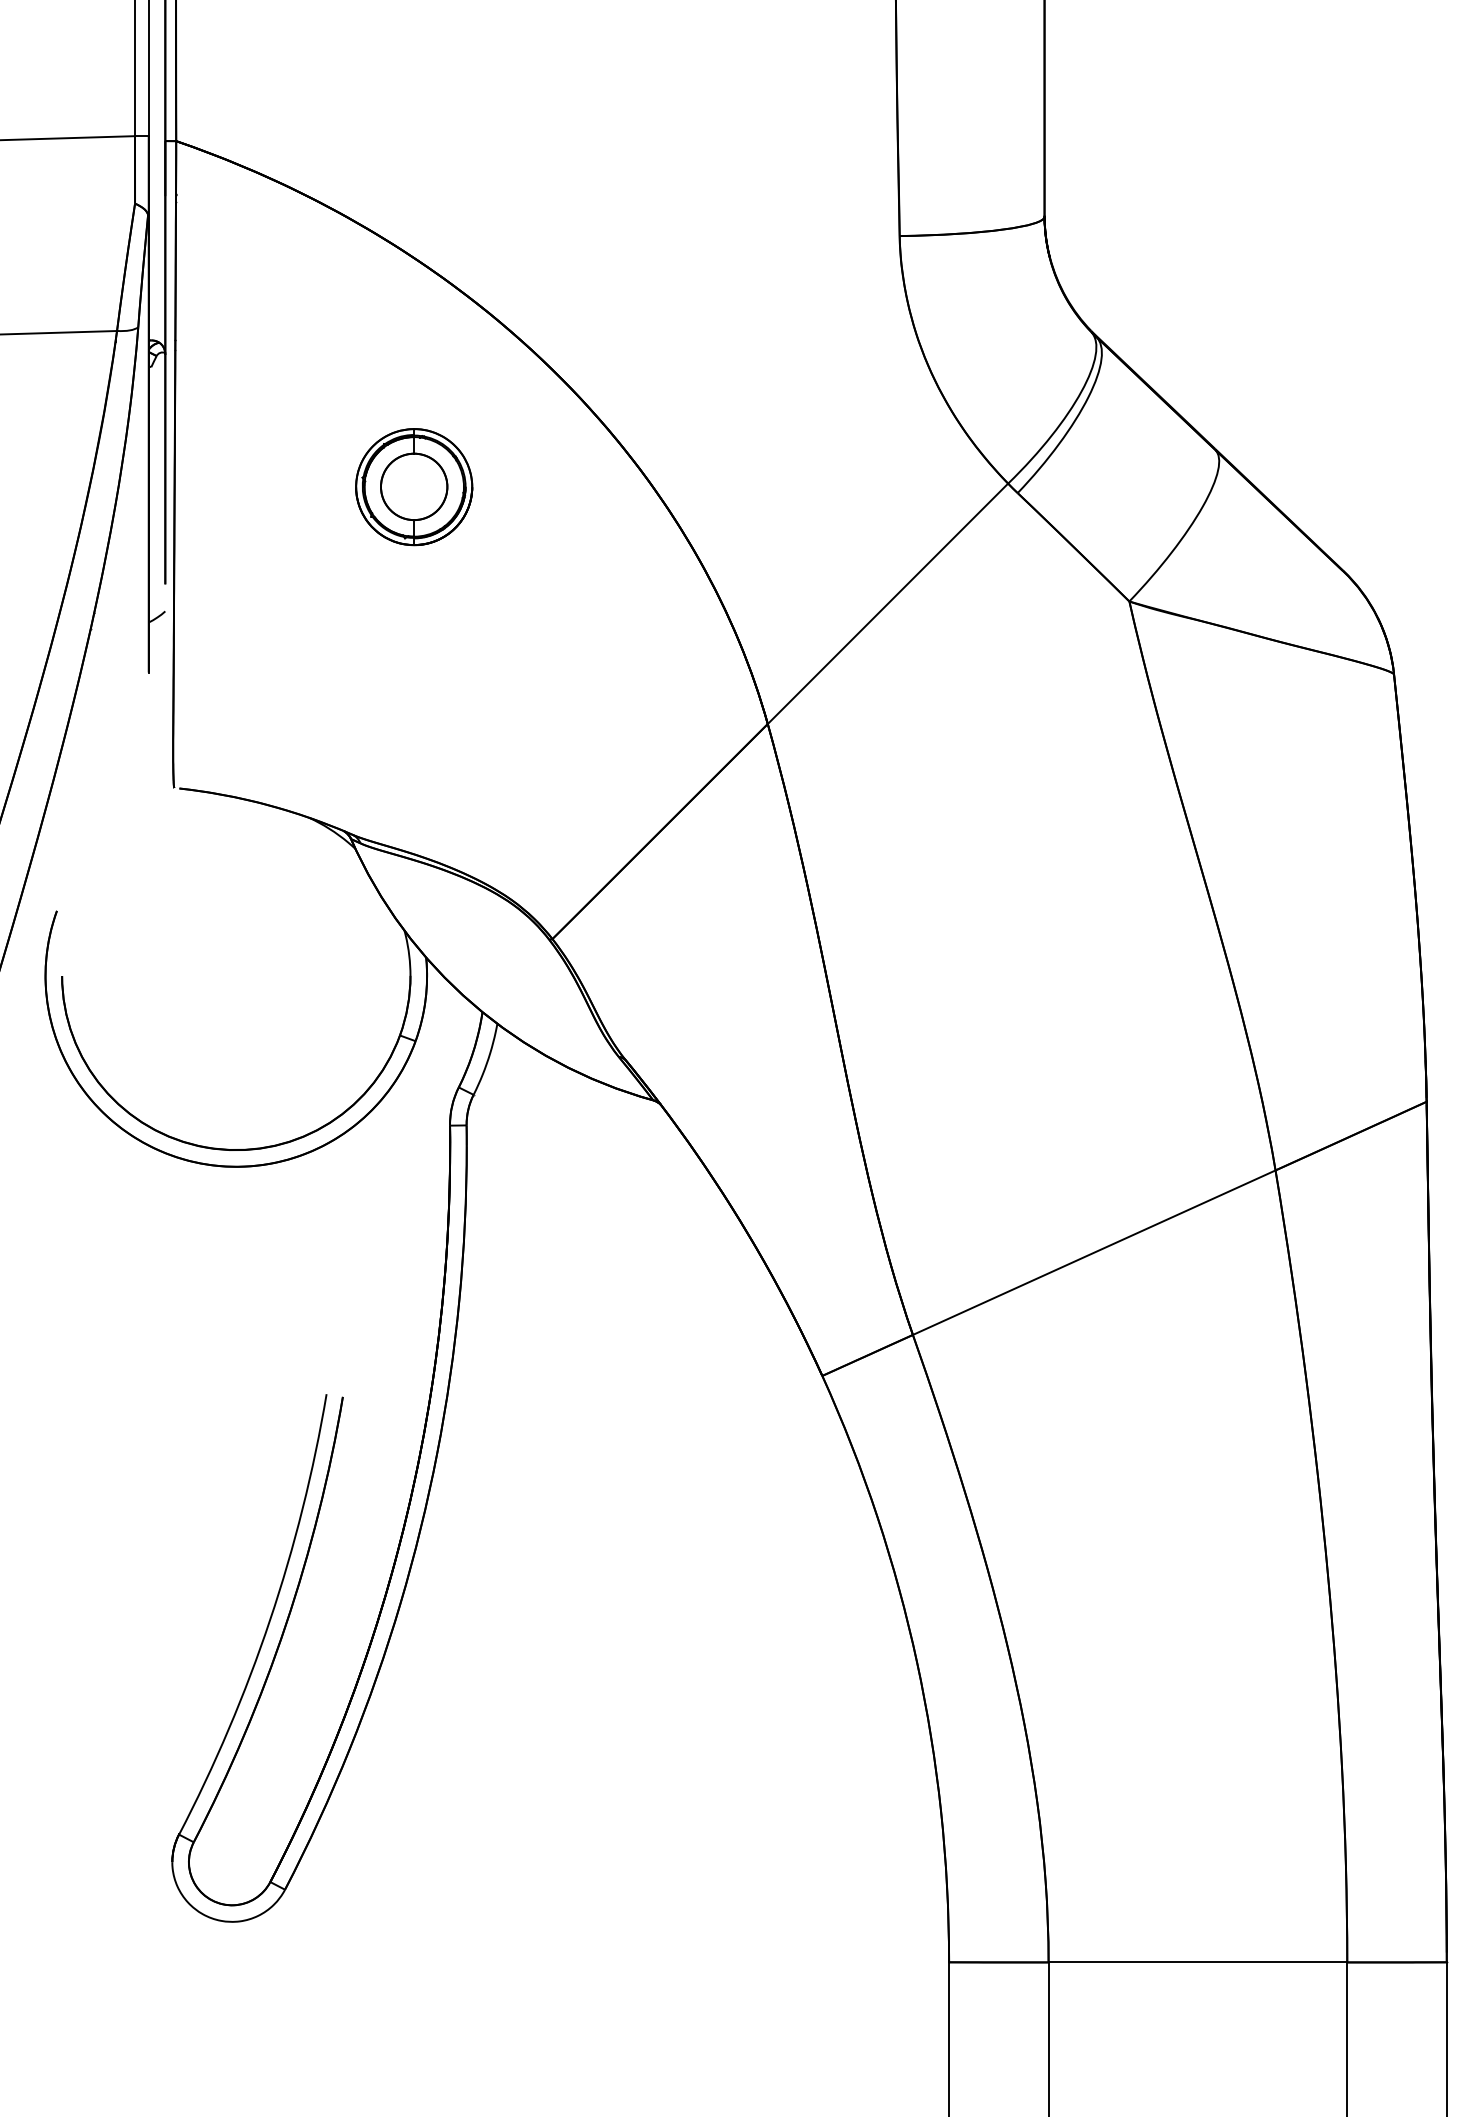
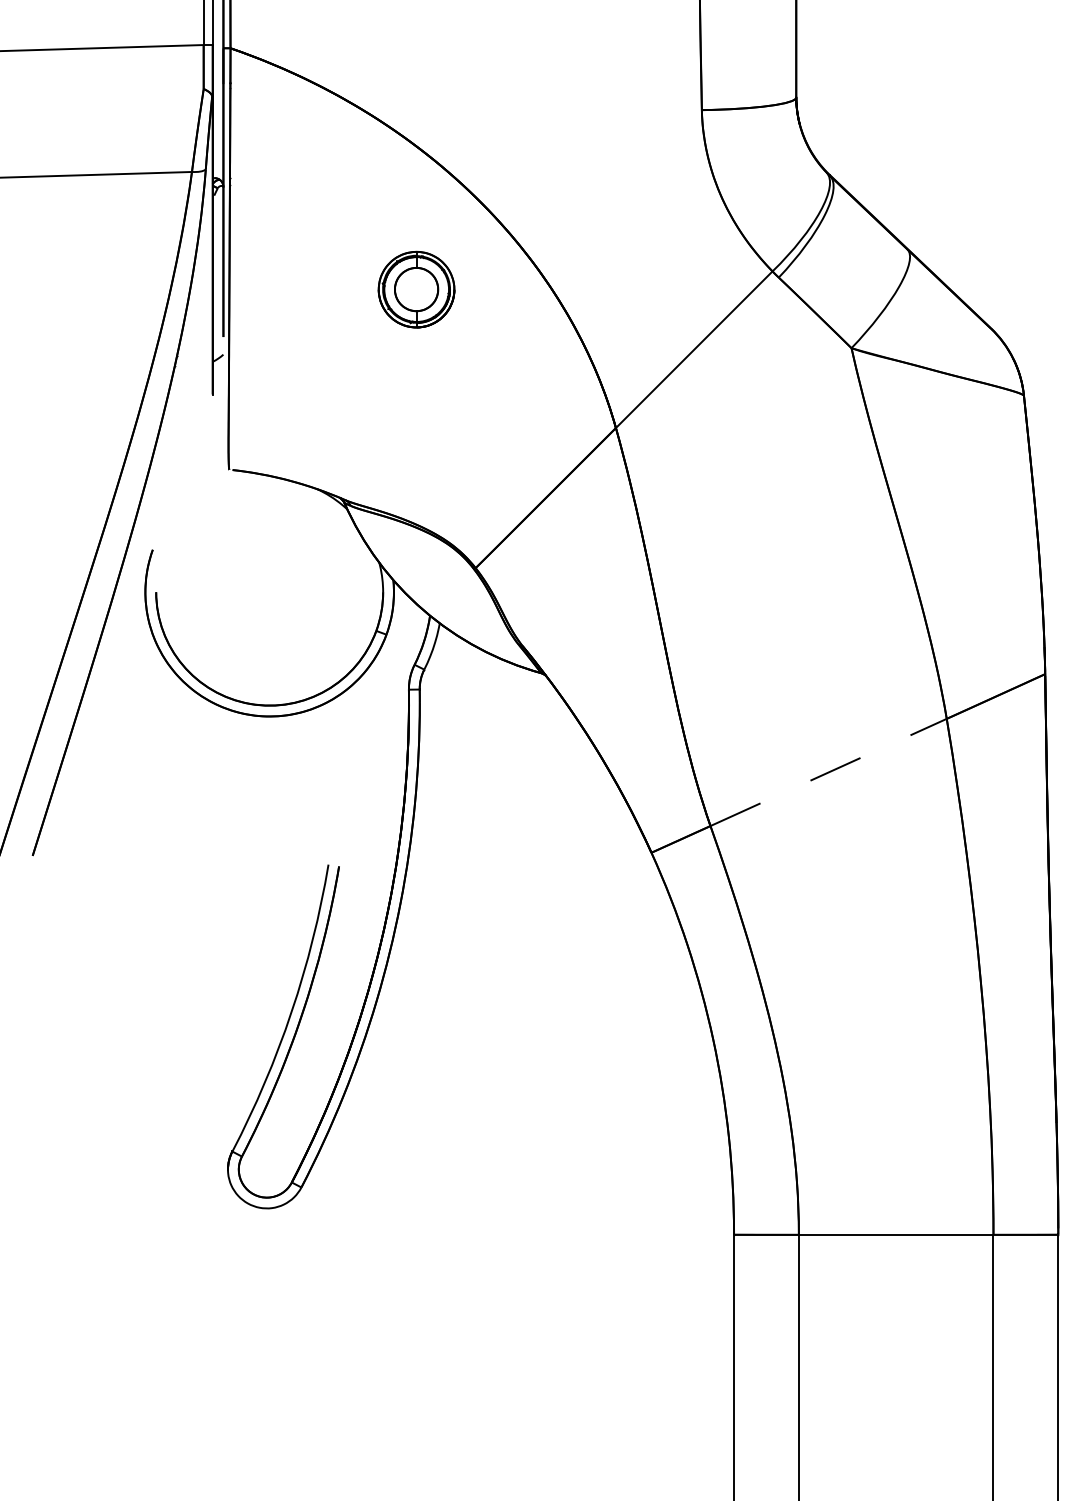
part: (414, 486) -> (416, 289), moved
line: (1094, 1252) -> (828, 772), solid -> dashed

